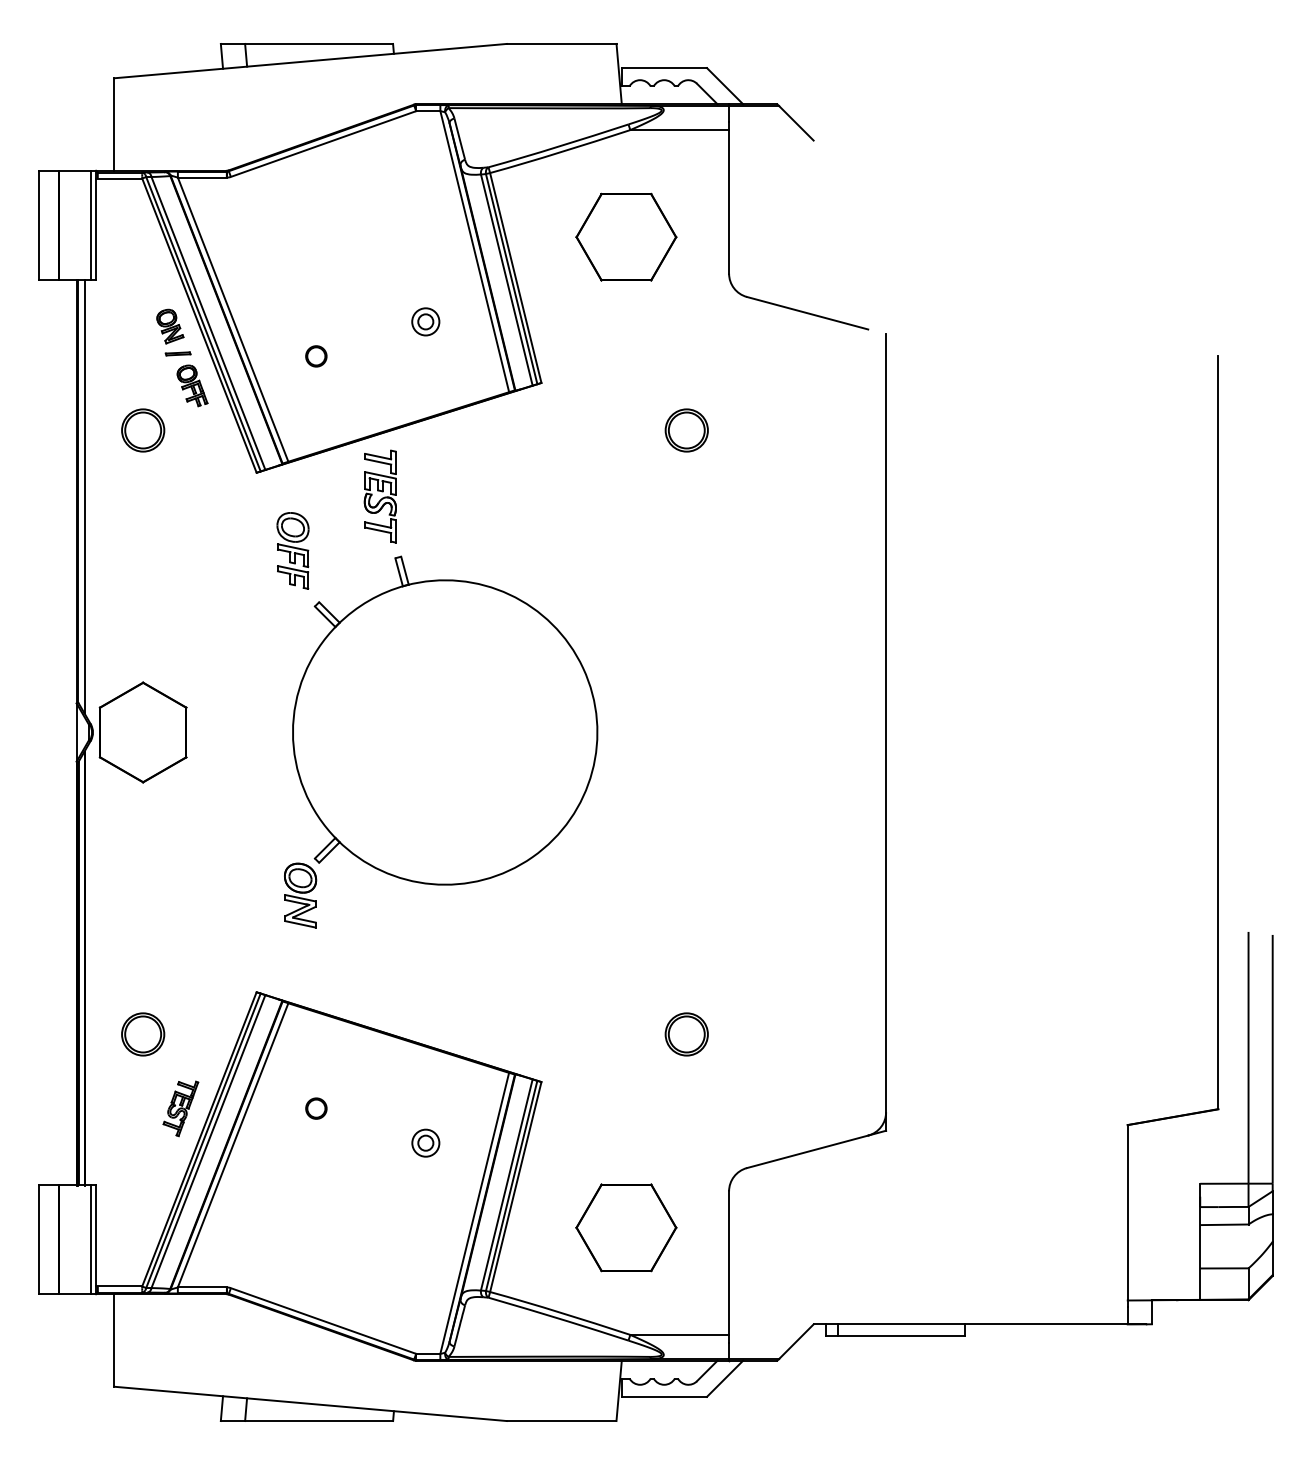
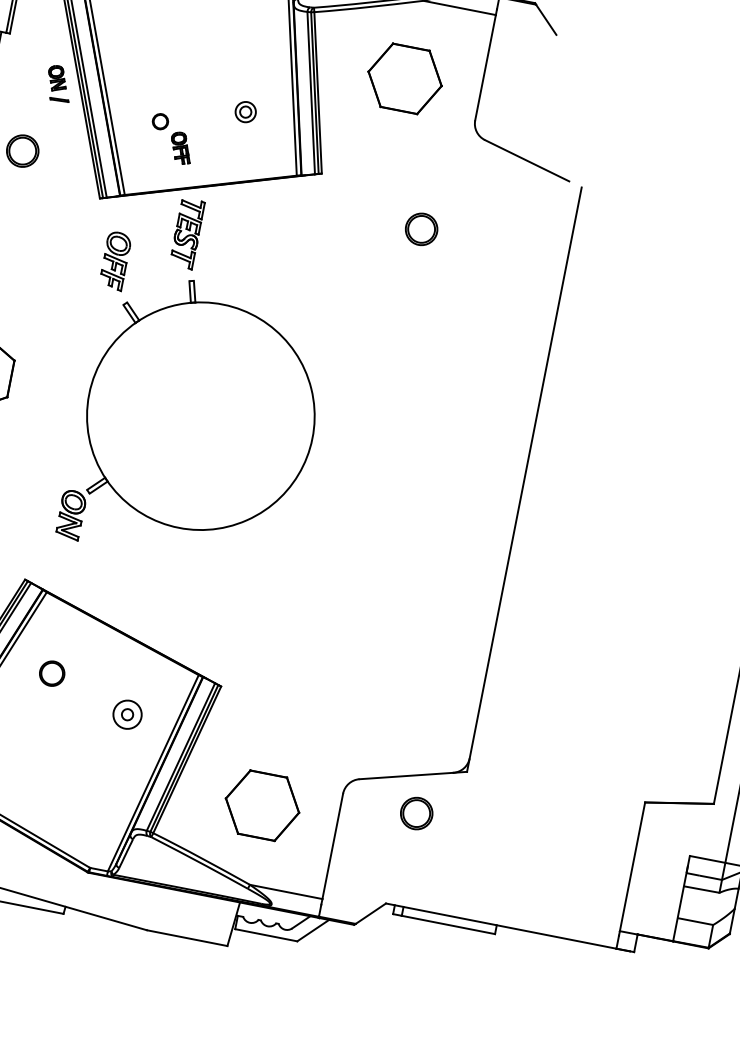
part: (192, 385) -> (181, 147), moved
part: (686, 1034) -> (416, 813), moved
circle: (316, 1108) -> (52, 673), size x1.6
circle: (425, 1142) -> (127, 714), size x1.4

